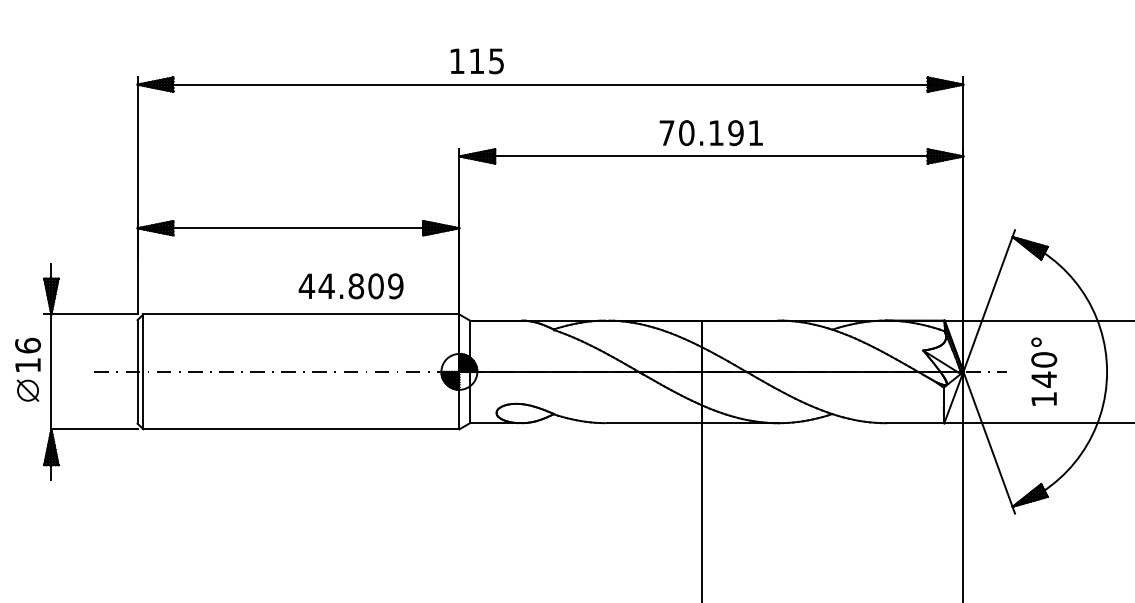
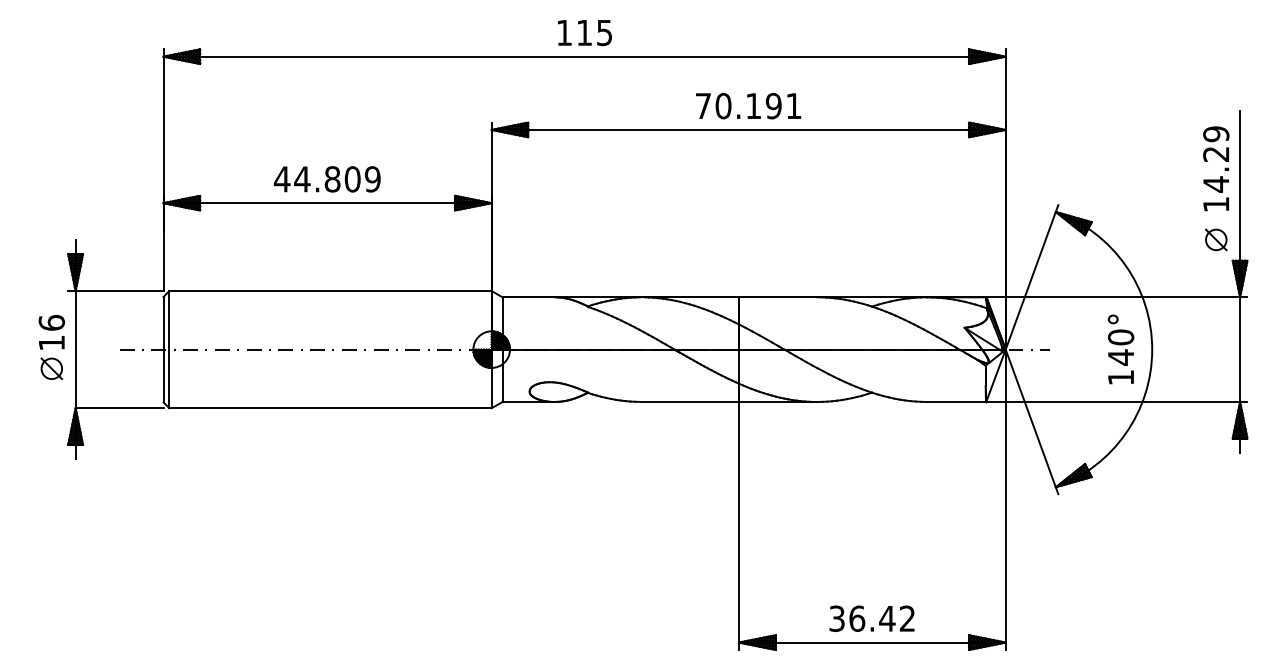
text: (476, 61) -> (584, 33), moved
text: (350, 286) -> (326, 179), moved
text: (1043, 371) -> (1120, 349), moved

